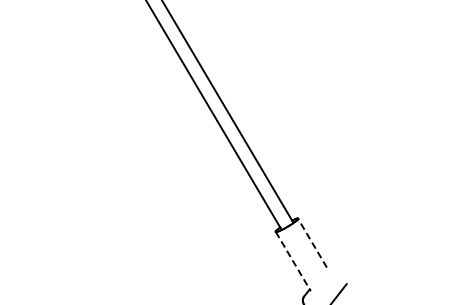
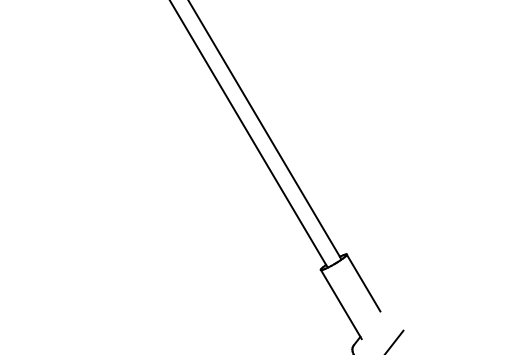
line: (312, 242) -> (363, 282), dashed -> solid
line: (293, 262) -> (341, 305), dashed -> solid

